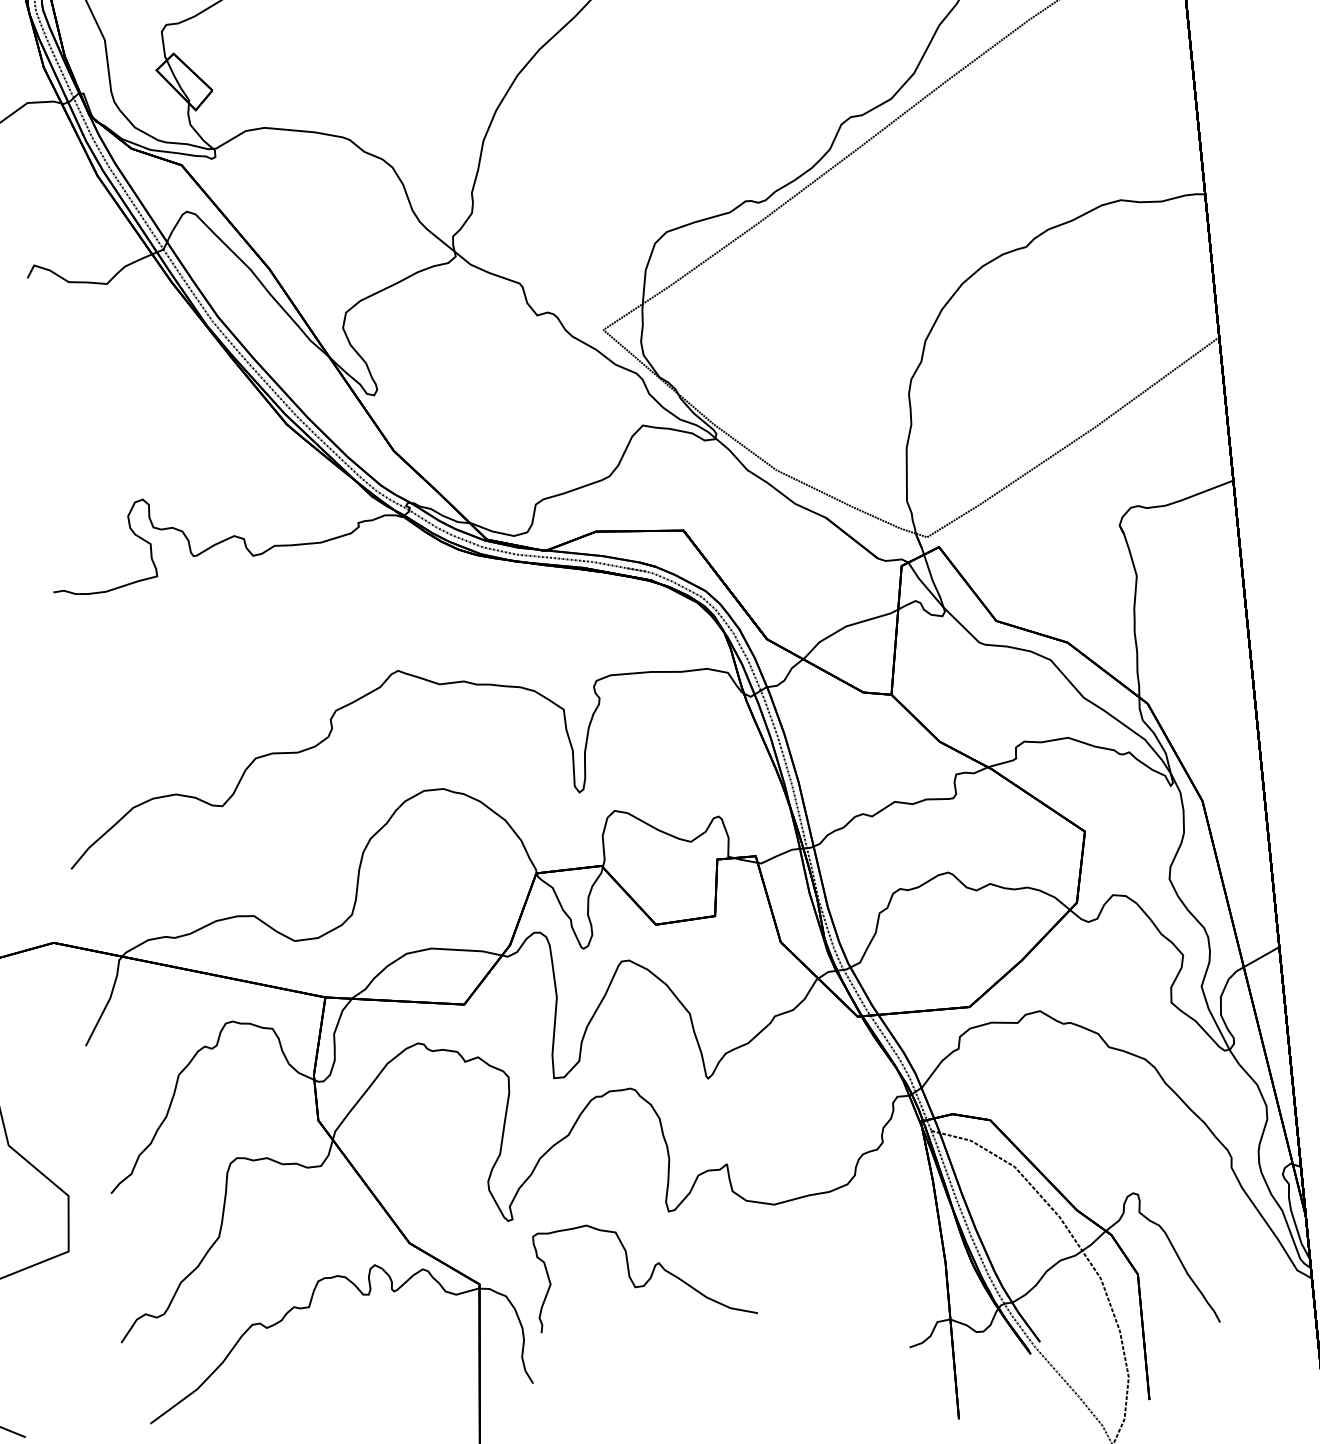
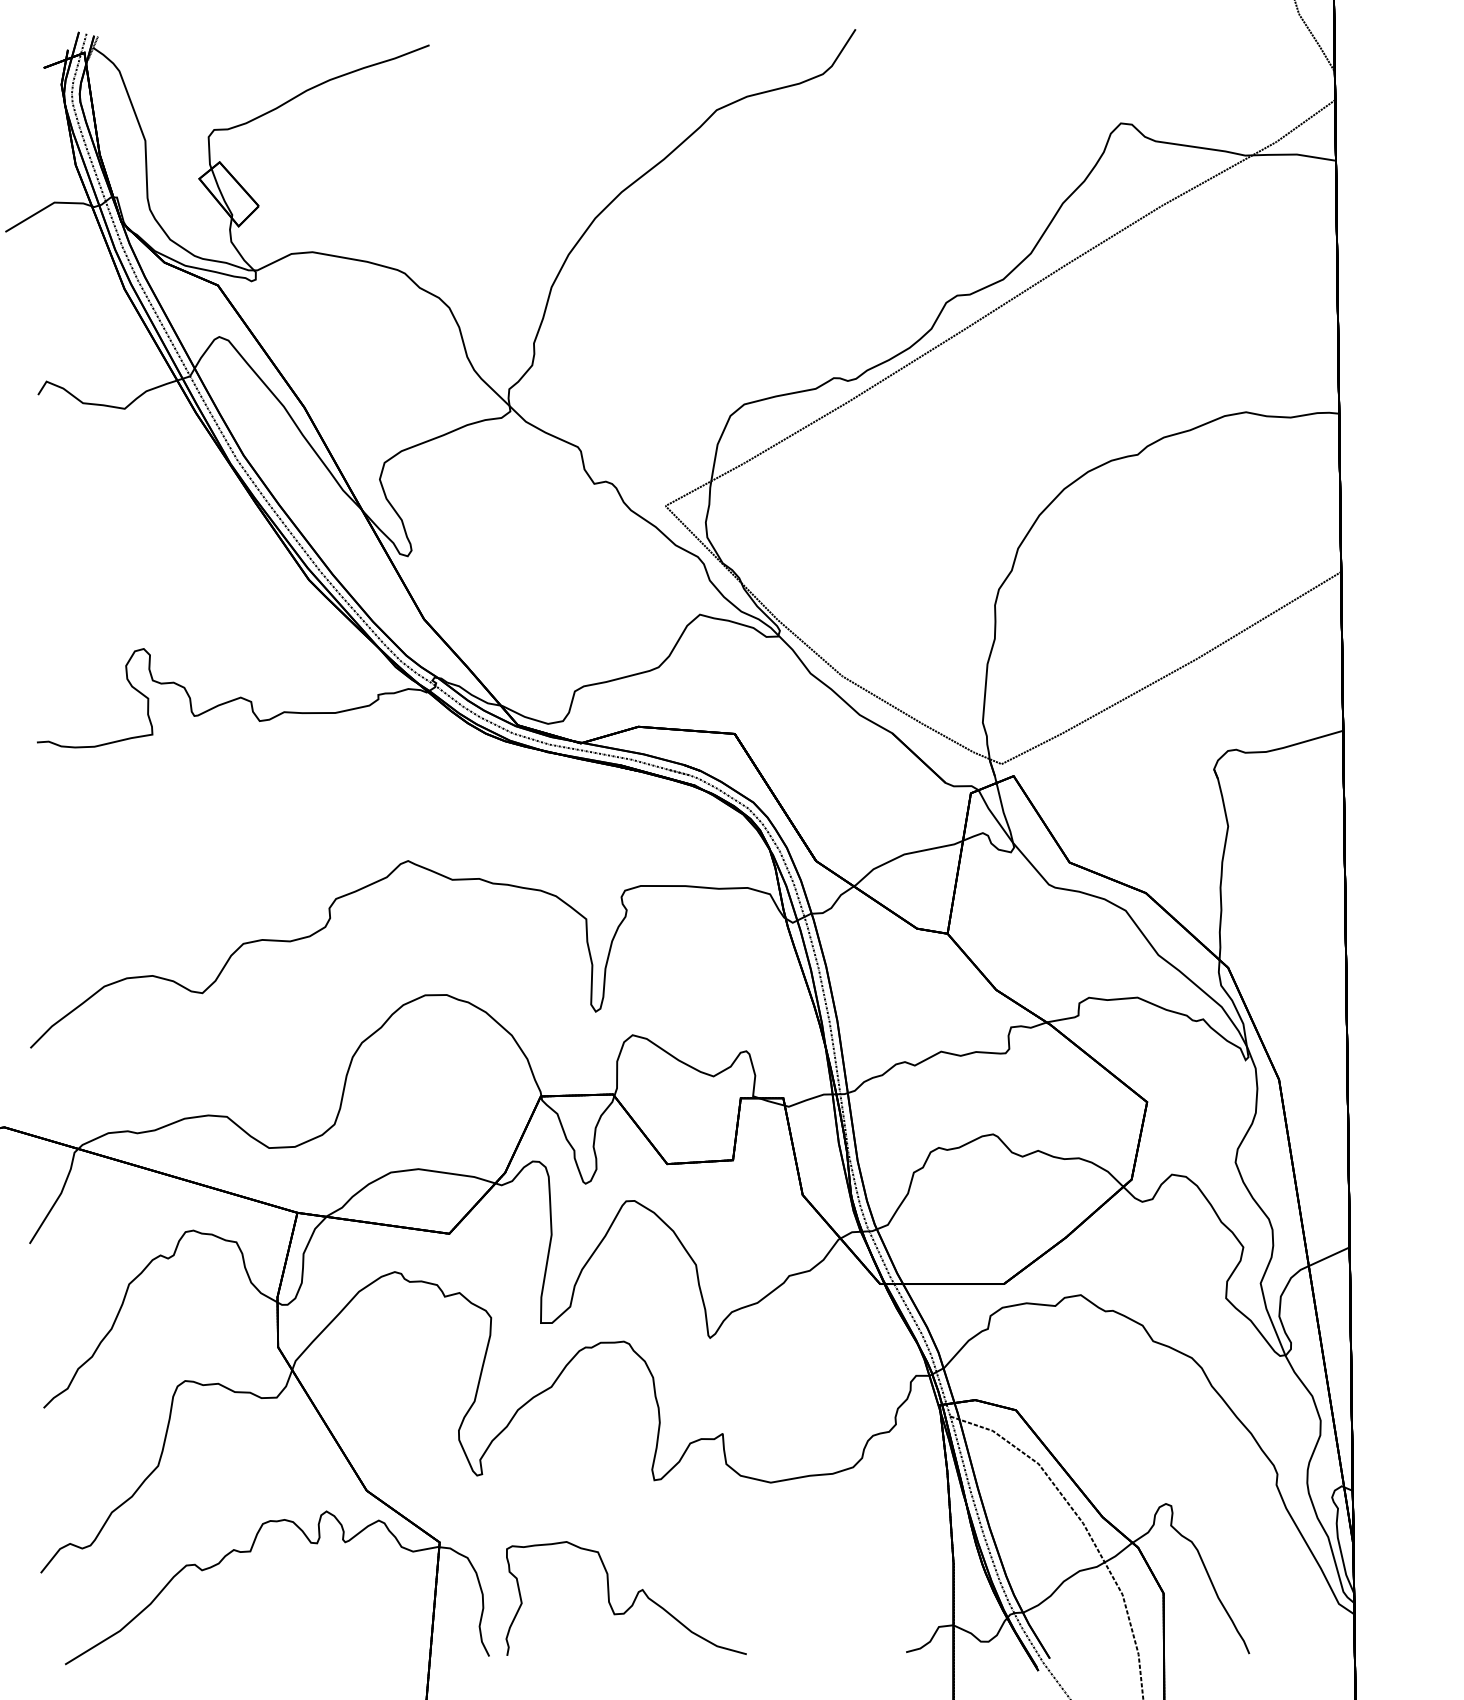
curve: (650, 1275) -> (632, 1602), moved

